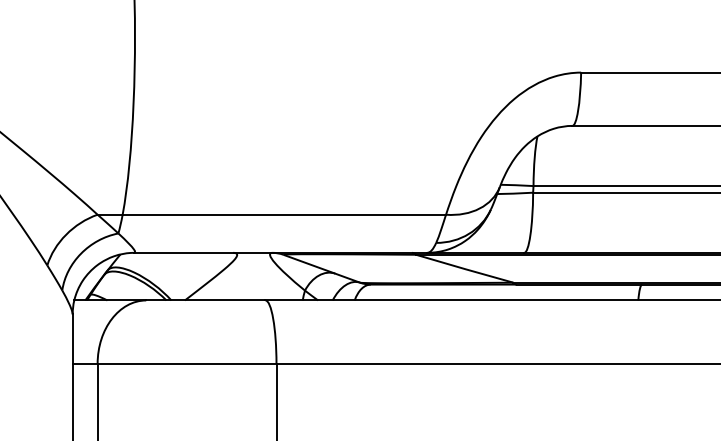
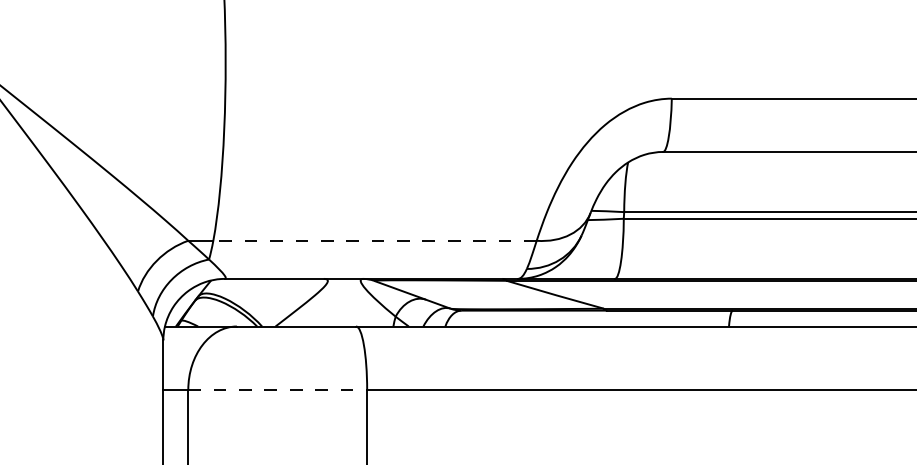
line: (284, 214) -> (375, 240), solid -> dashed
line: (187, 363) -> (278, 389), solid -> dashed

